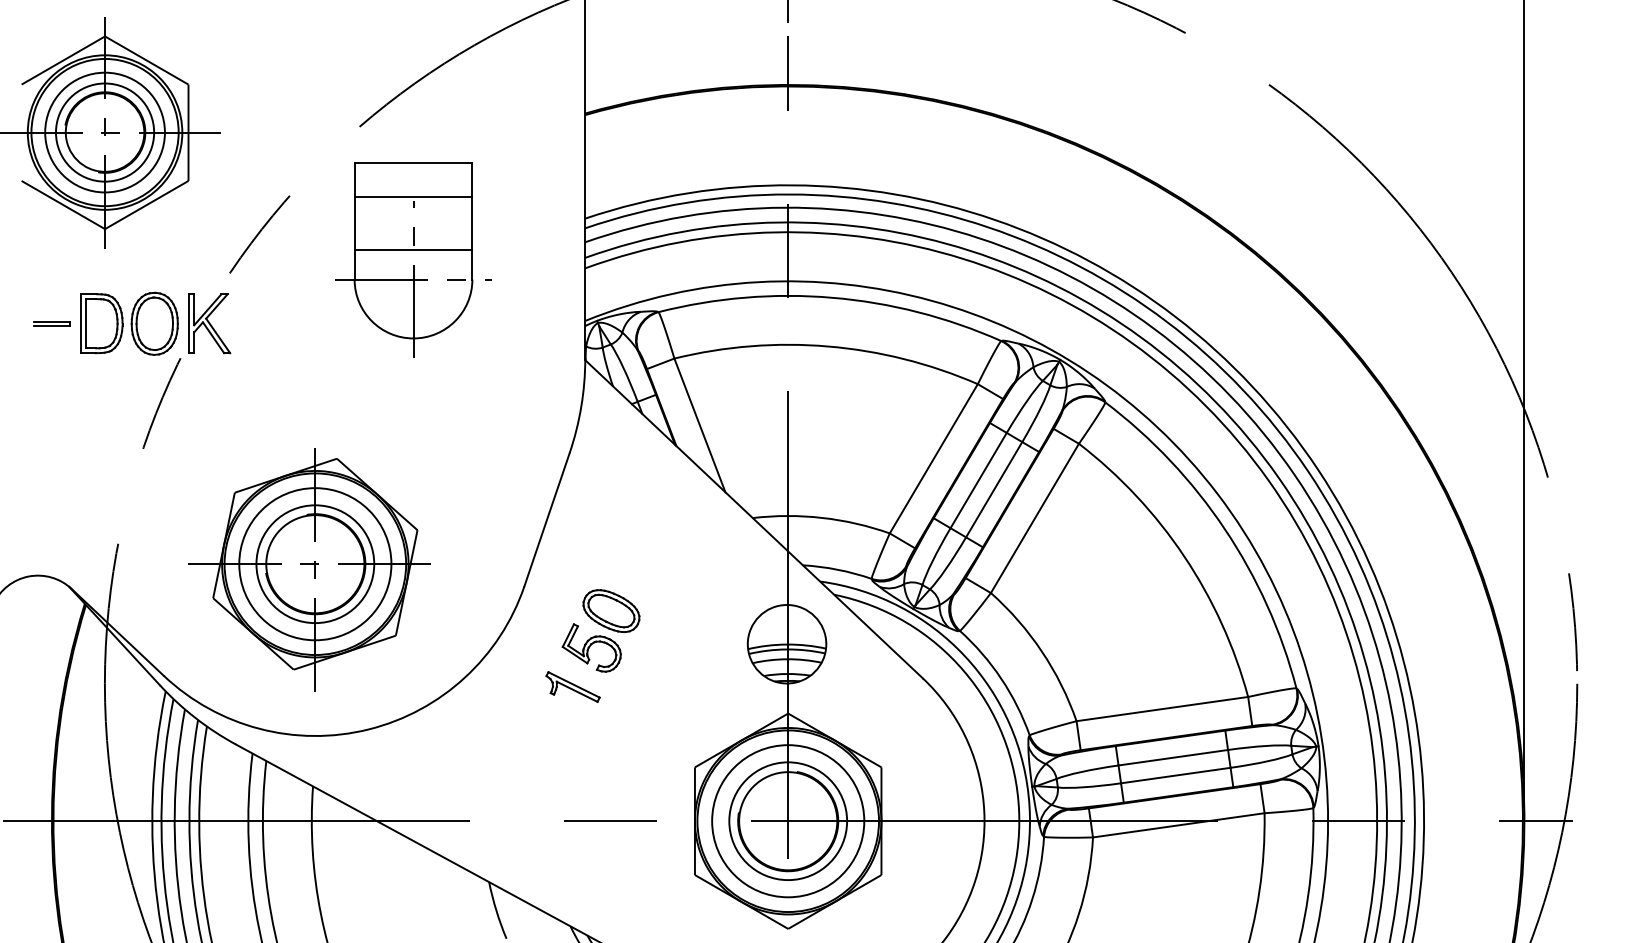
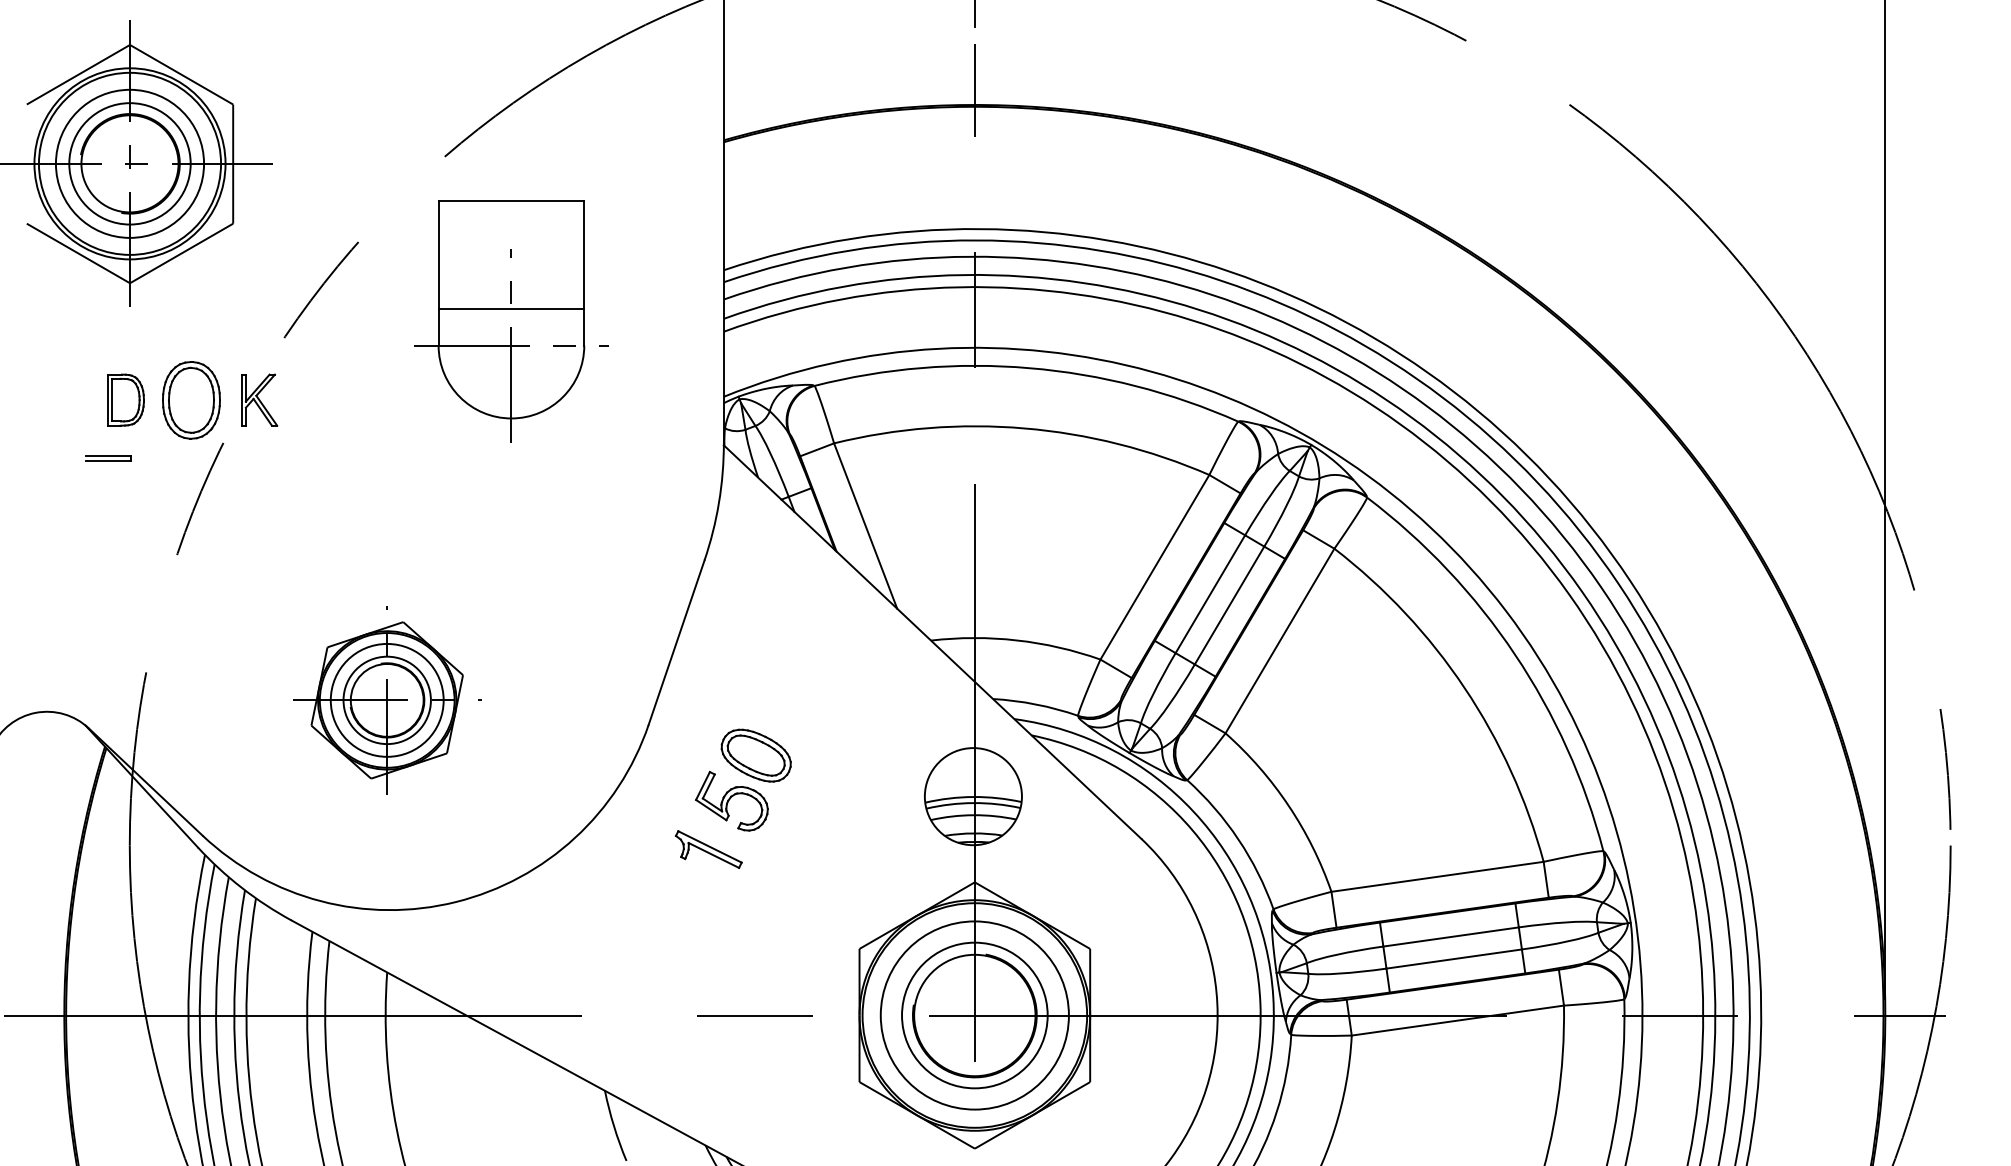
line: (413, 196) -> (511, 243), removed
part: (52, 323) -> (108, 458), moved
part: (101, 323) -> (125, 399), size x0.7
part: (209, 323) -> (259, 399), size x0.7
part: (309, 569) -> (382, 704), size x0.6

